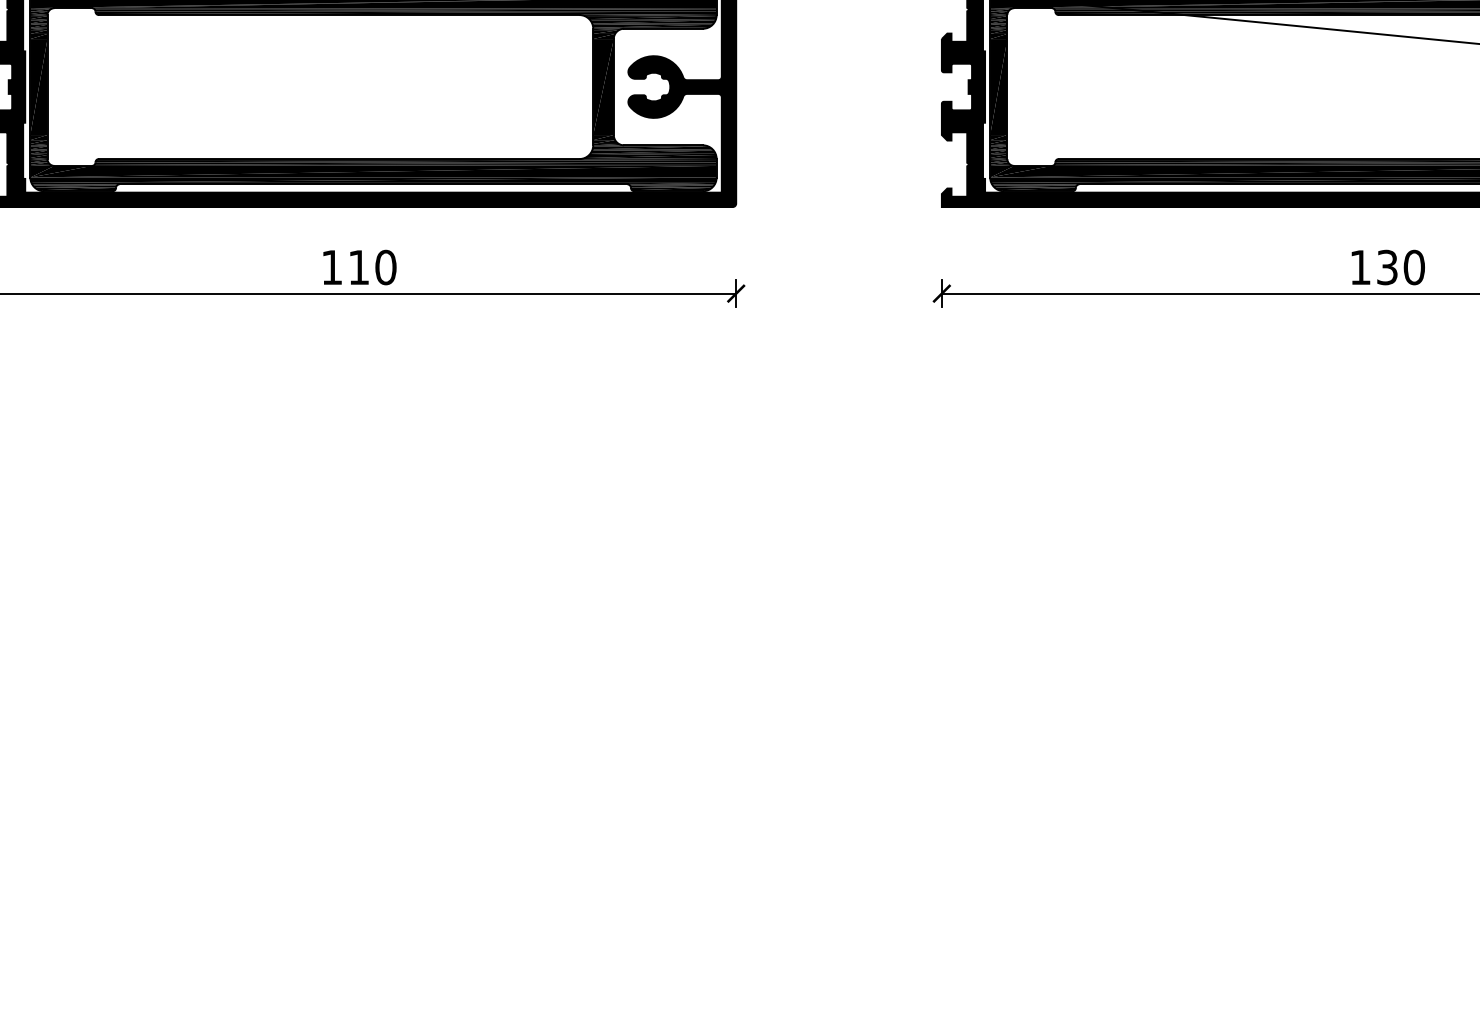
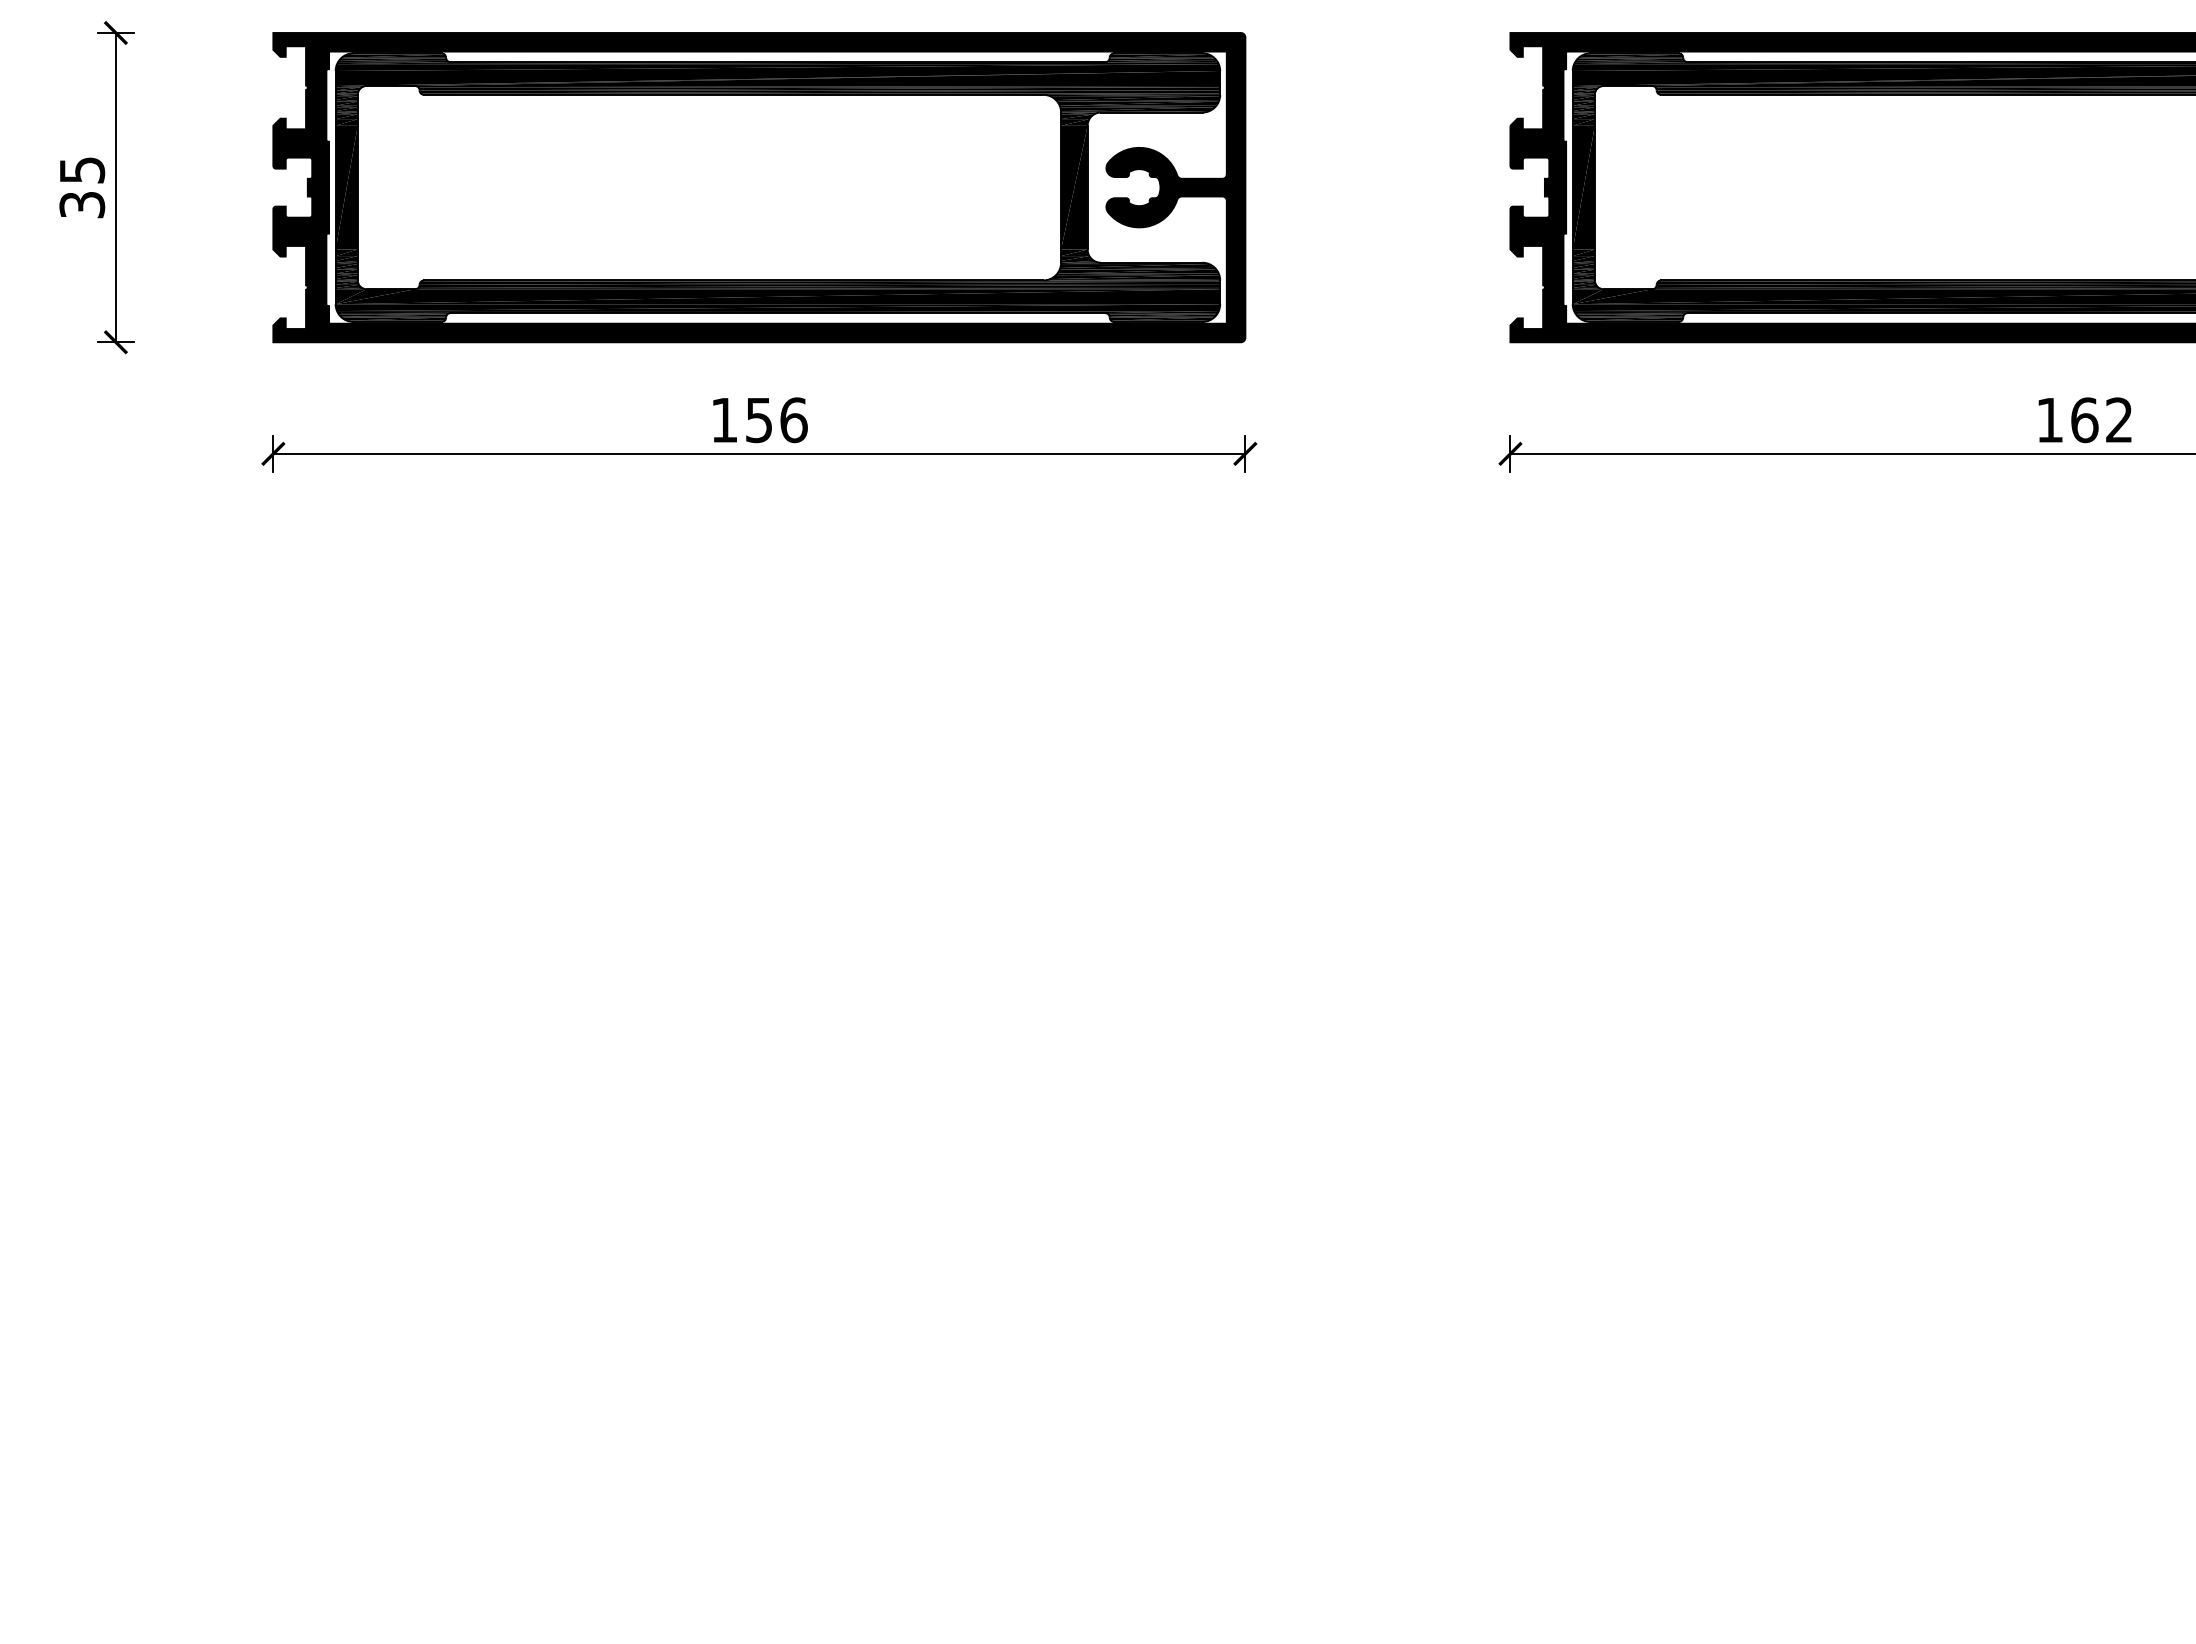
text: (372, 267) -> (776, 420), 110 -> 156
text: (1401, 267) -> (2102, 420), 130 -> 162

